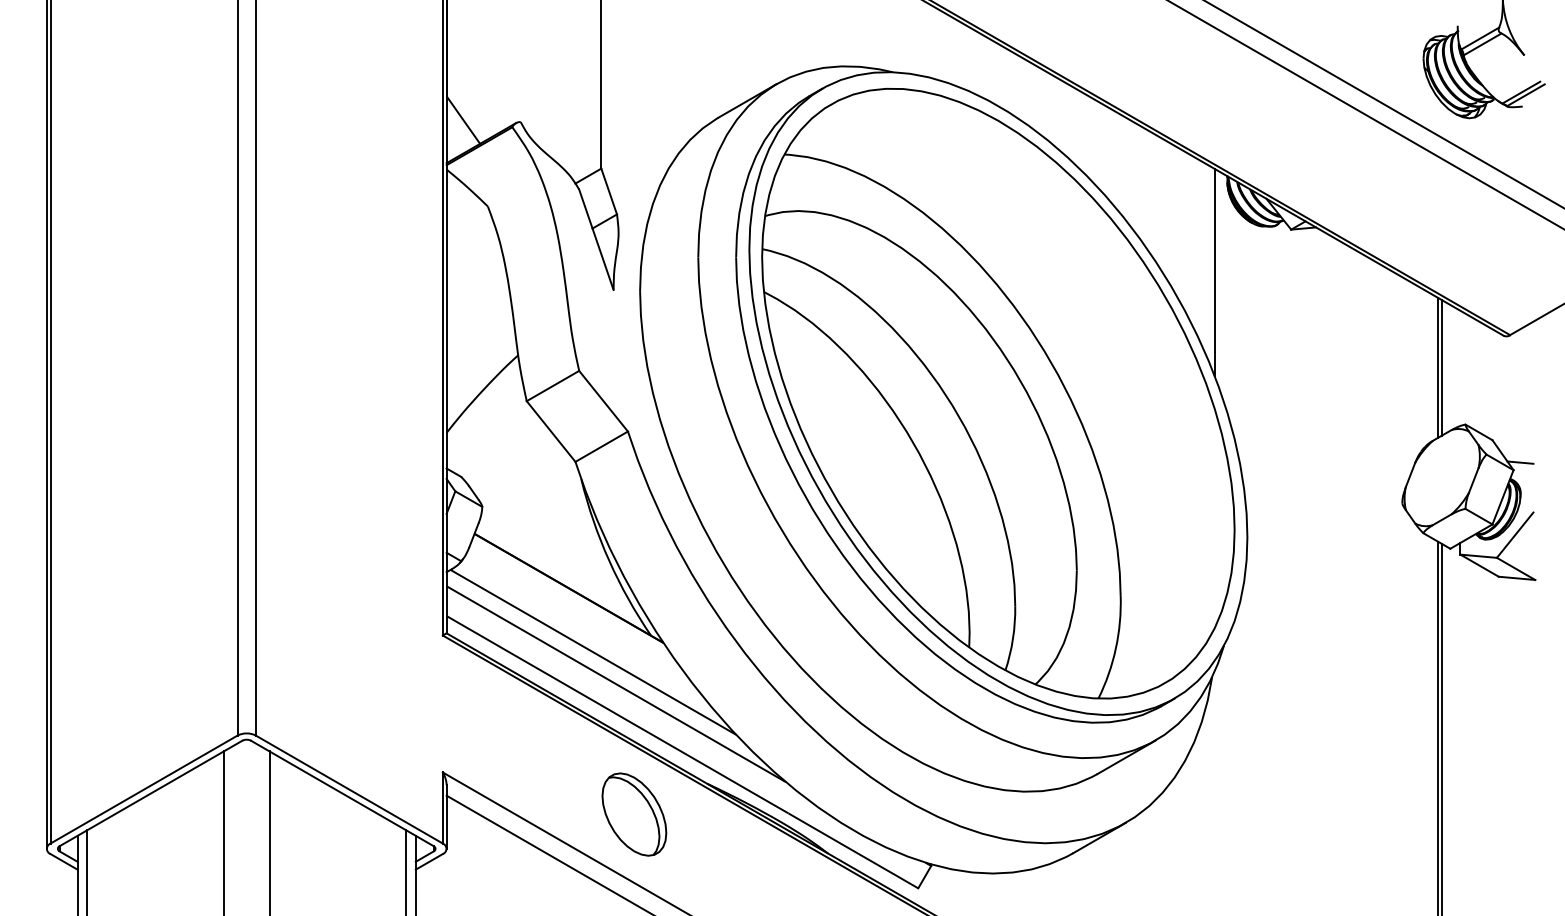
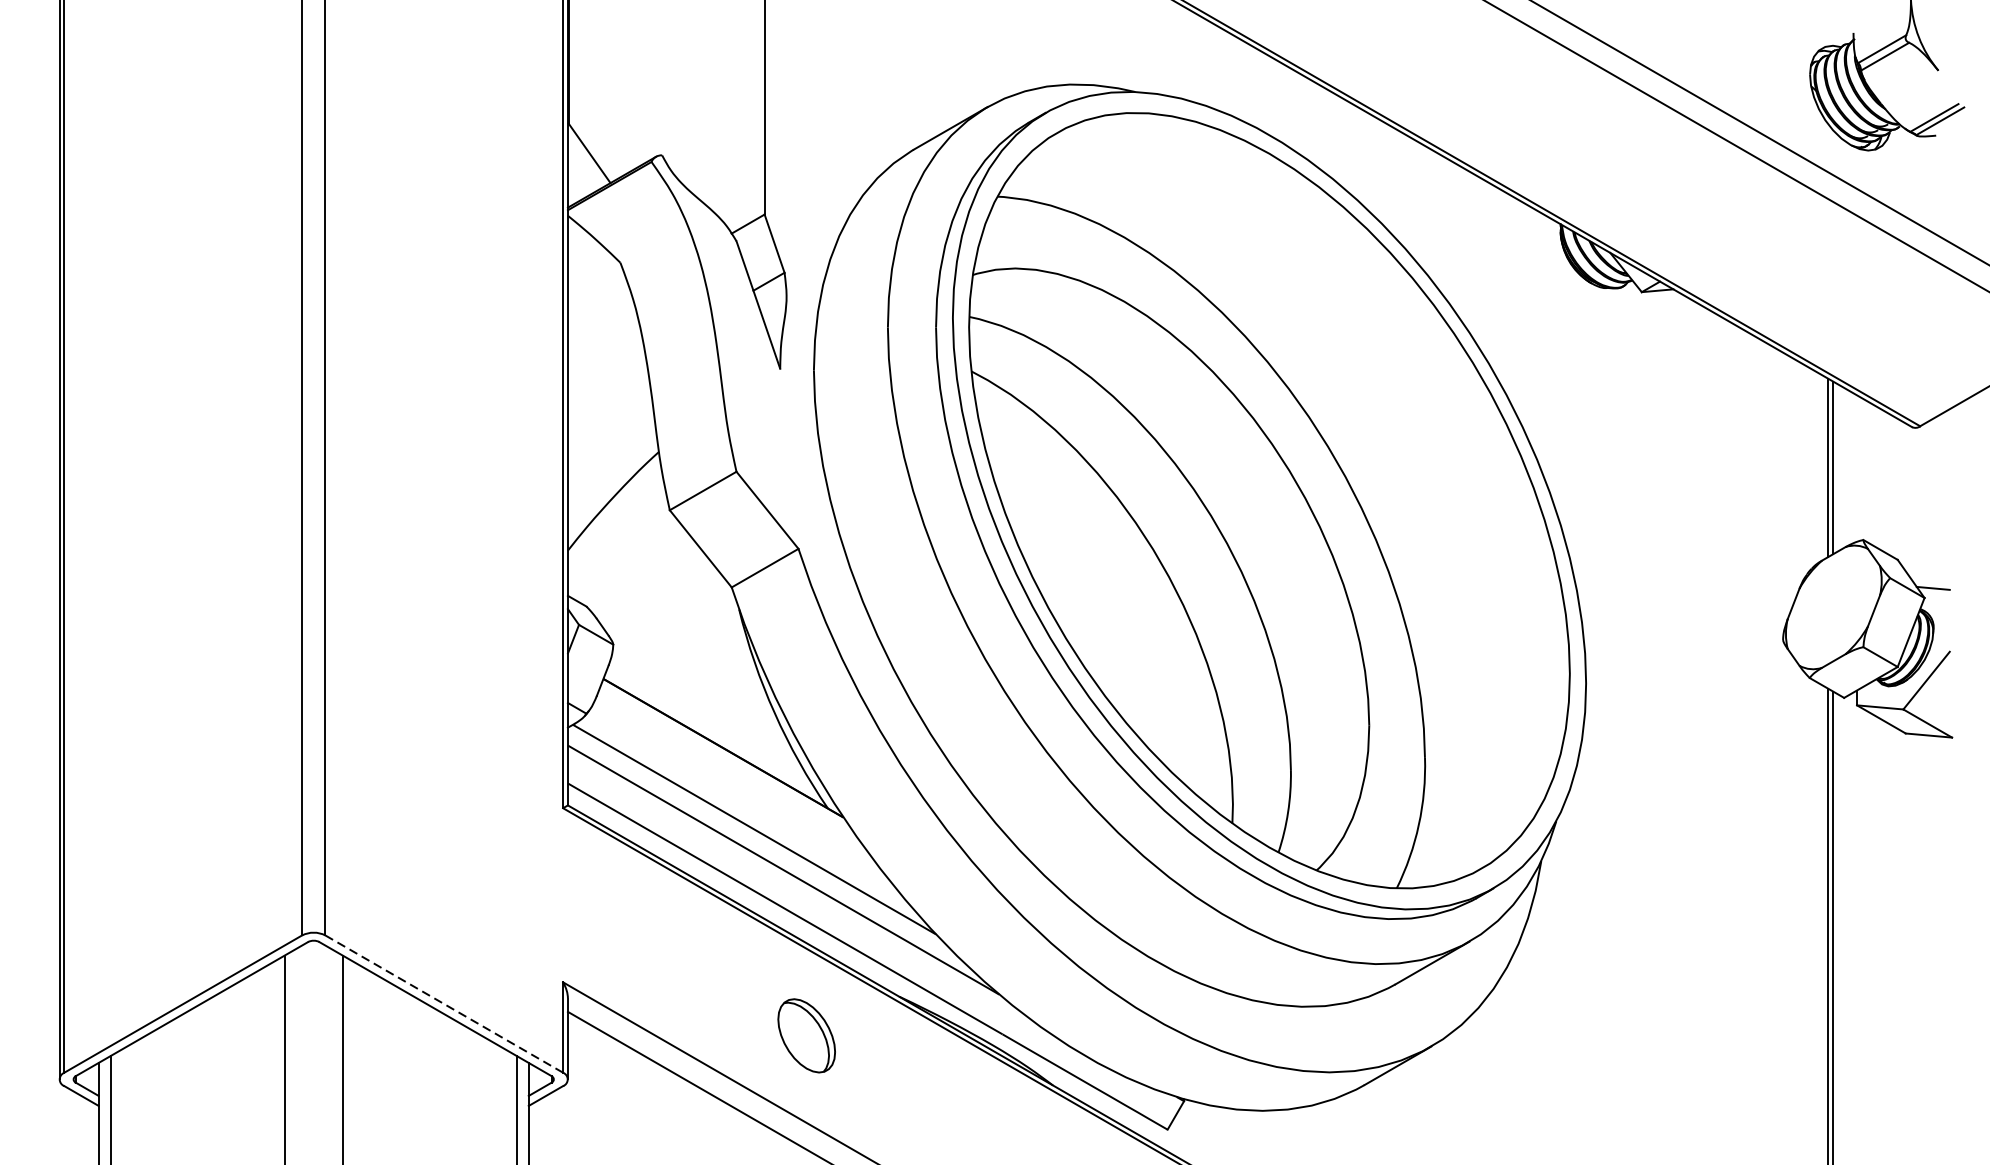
line: (1214, 272) -> (1544, 346), removed
line: (349, 789) -> (444, 1004), solid -> dashed
part: (634, 814) -> (806, 1035), size x0.7

